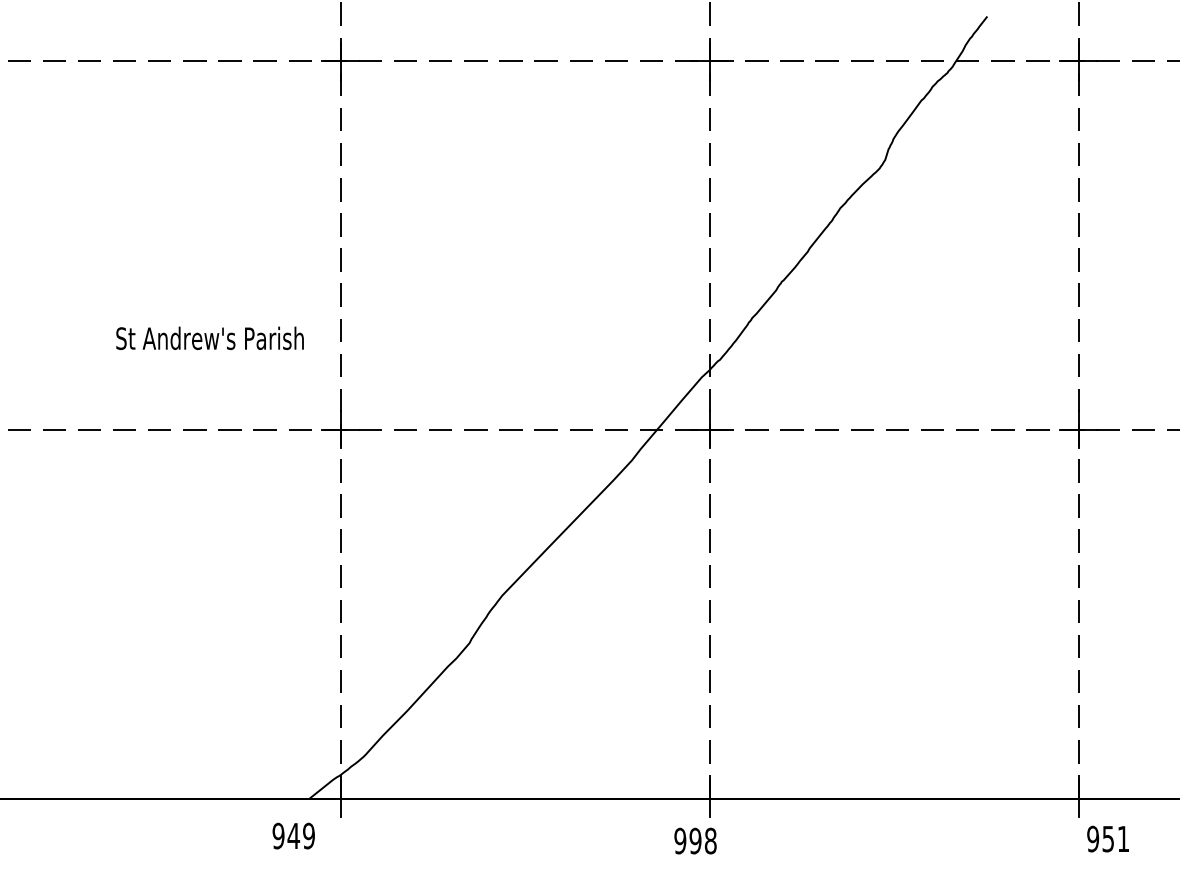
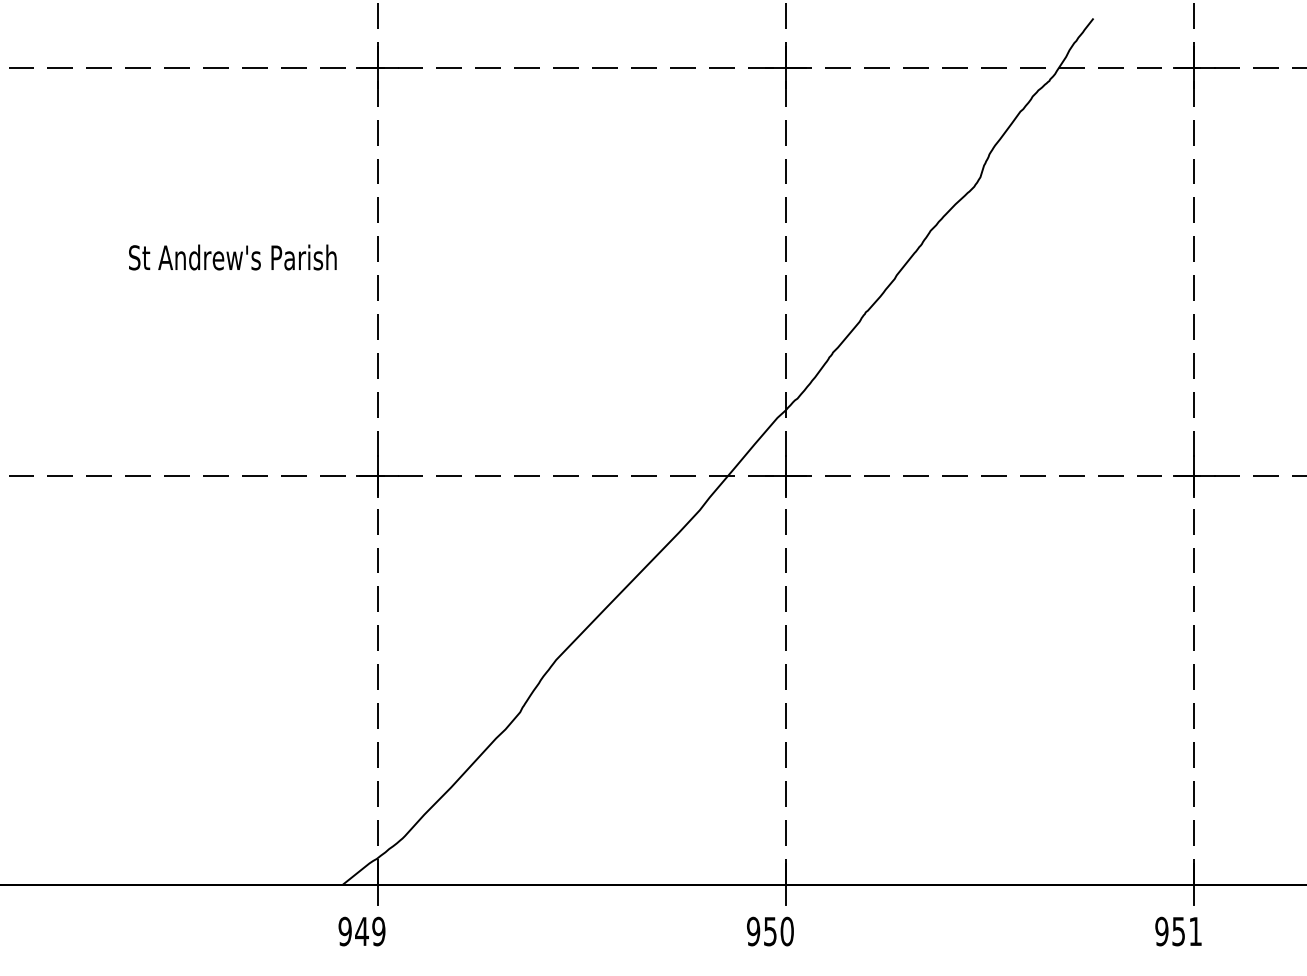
text: (209, 337) -> (232, 256), moved
text: (293, 835) -> (361, 930), moved
text: (1107, 838) -> (1177, 930), moved
text: (702, 840) -> (778, 930), 998 -> 950

